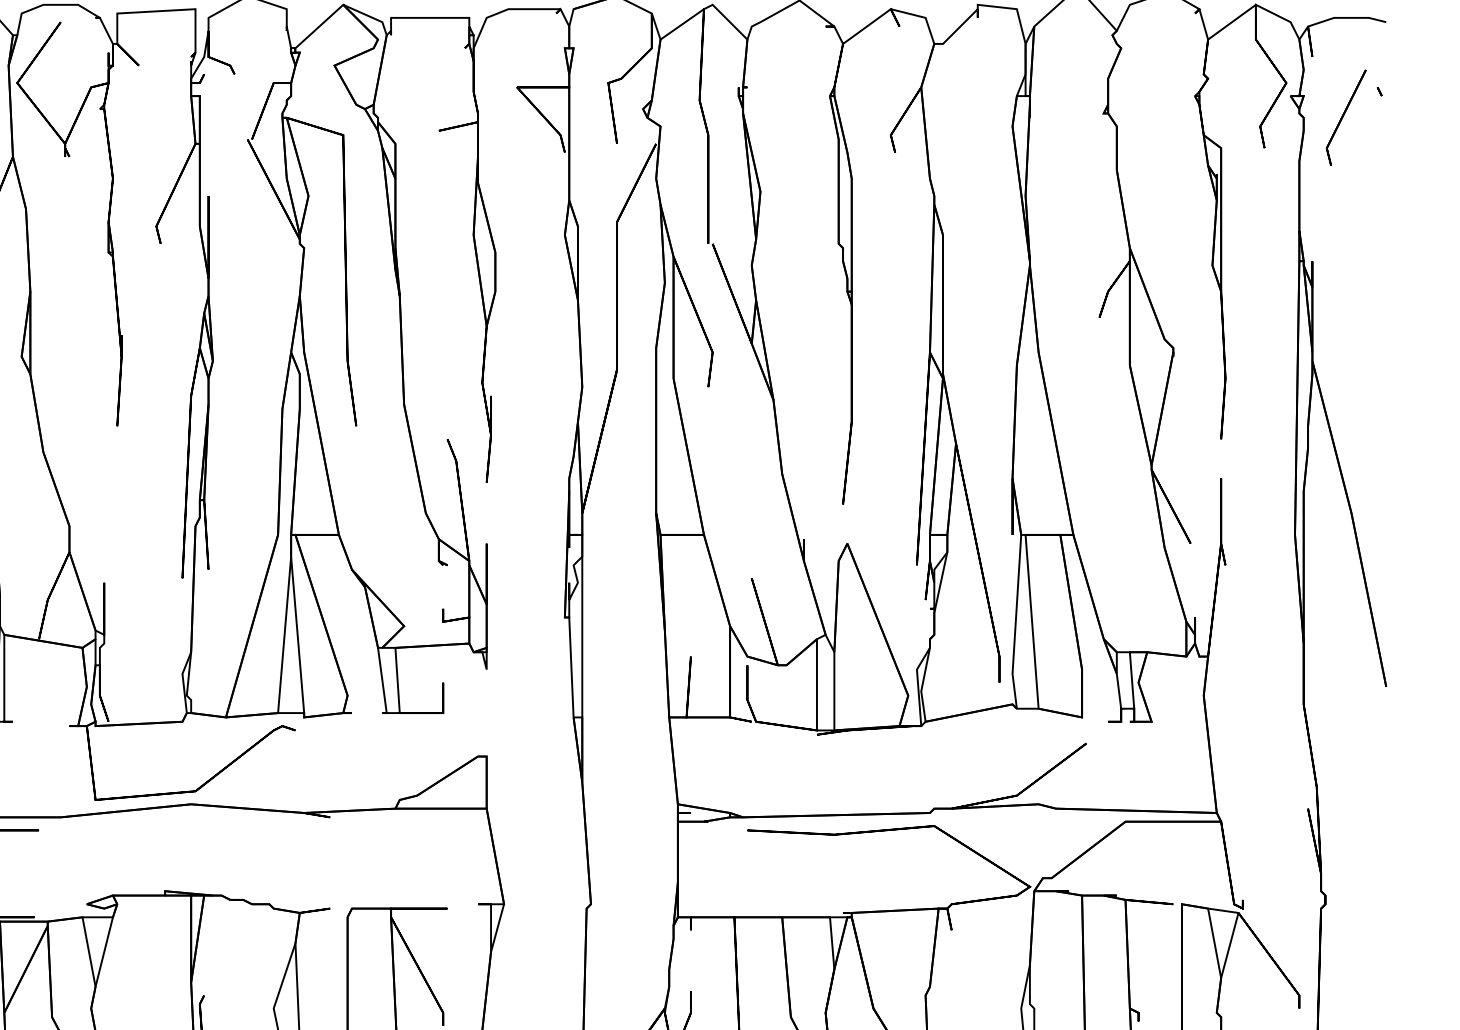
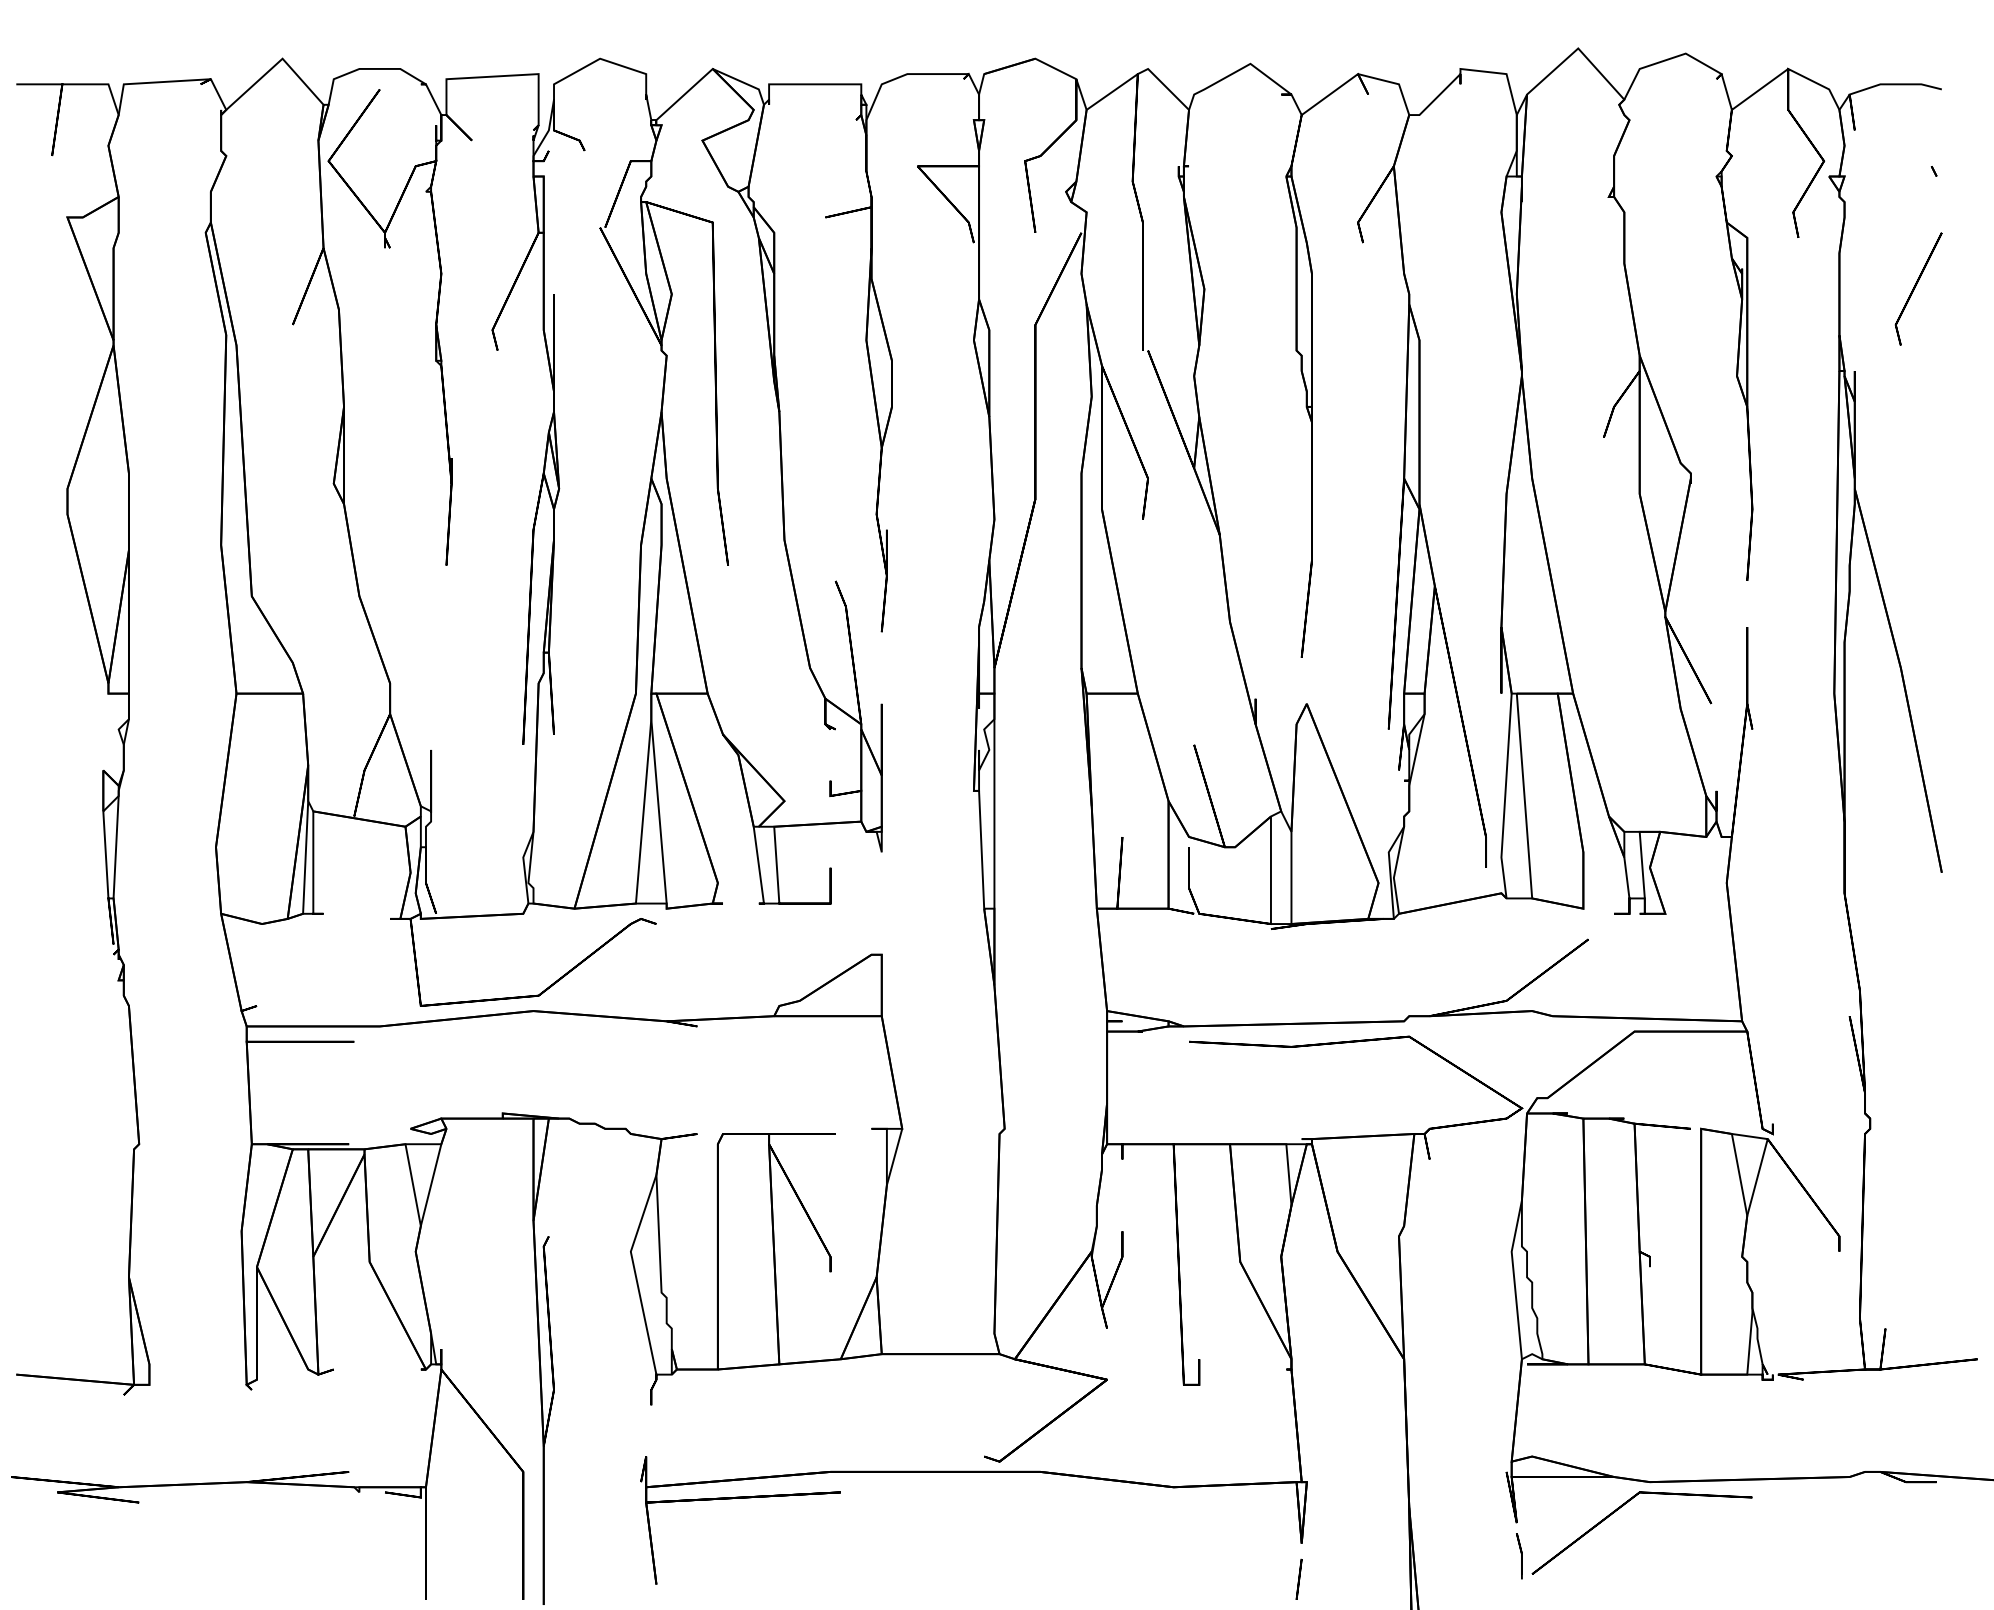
part: (1346, 117) -> (1918, 288), moved

